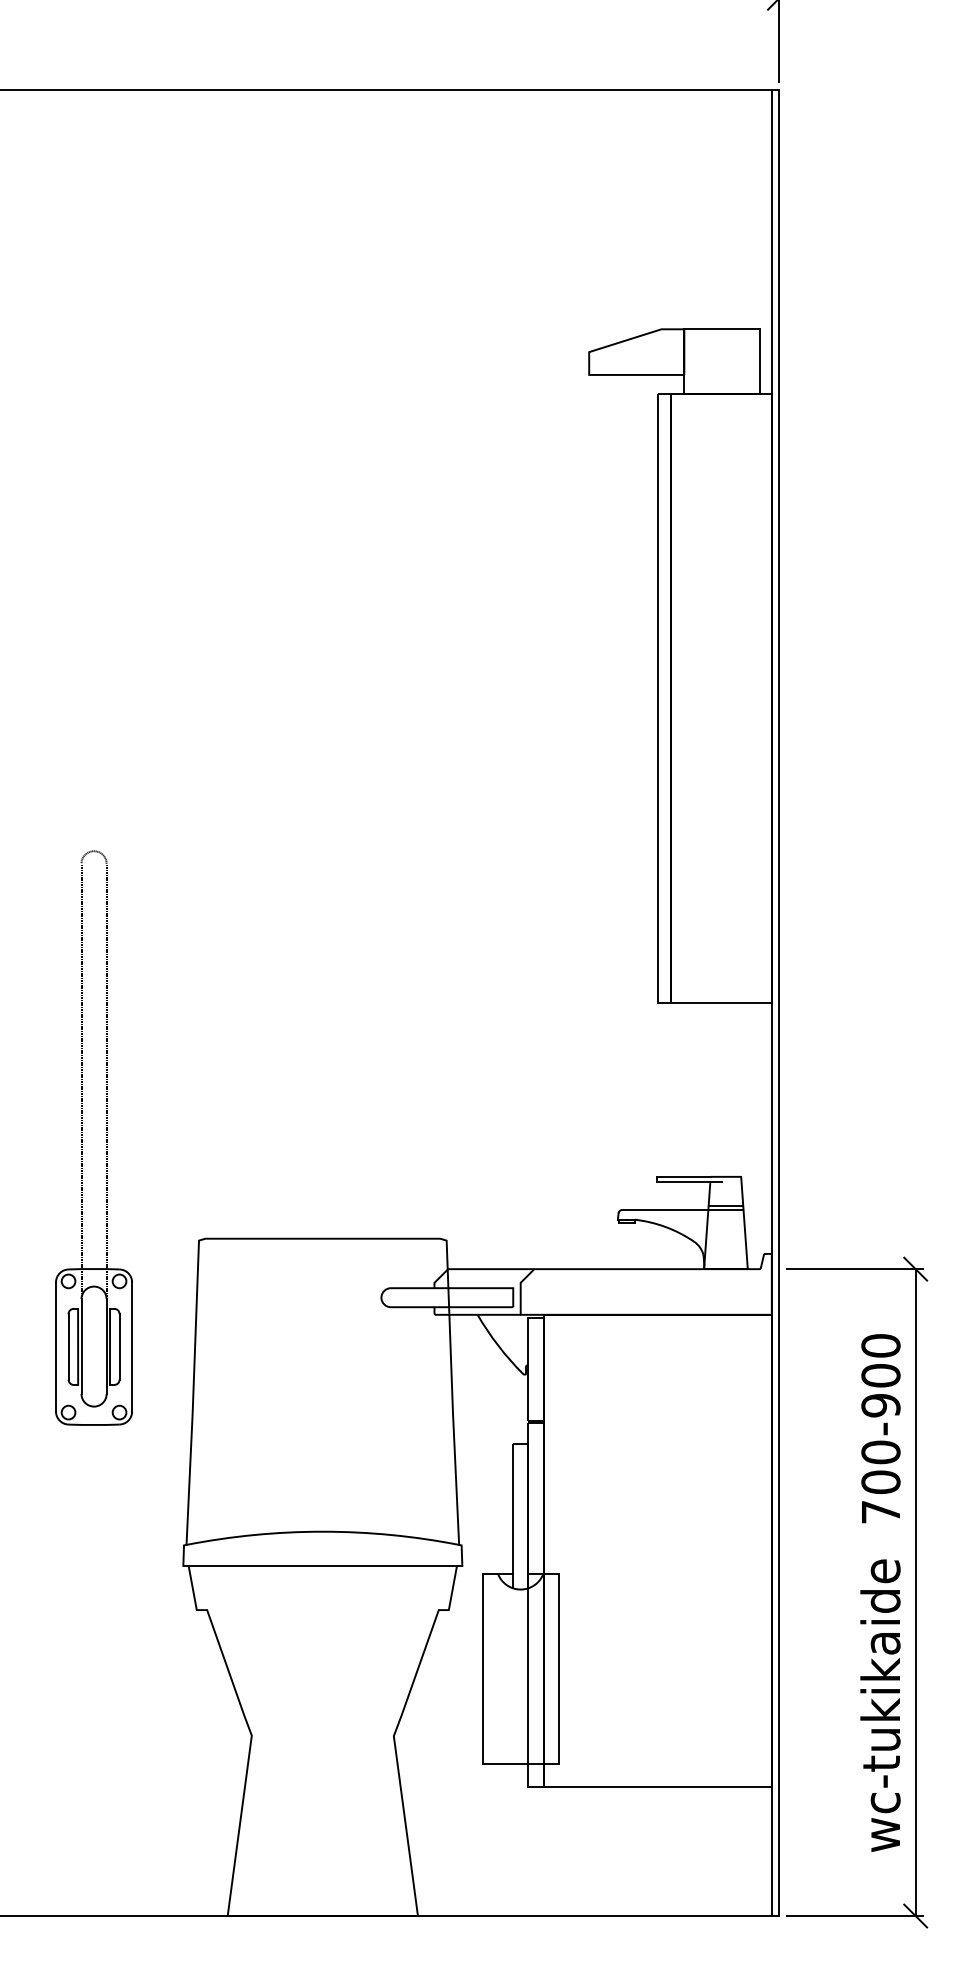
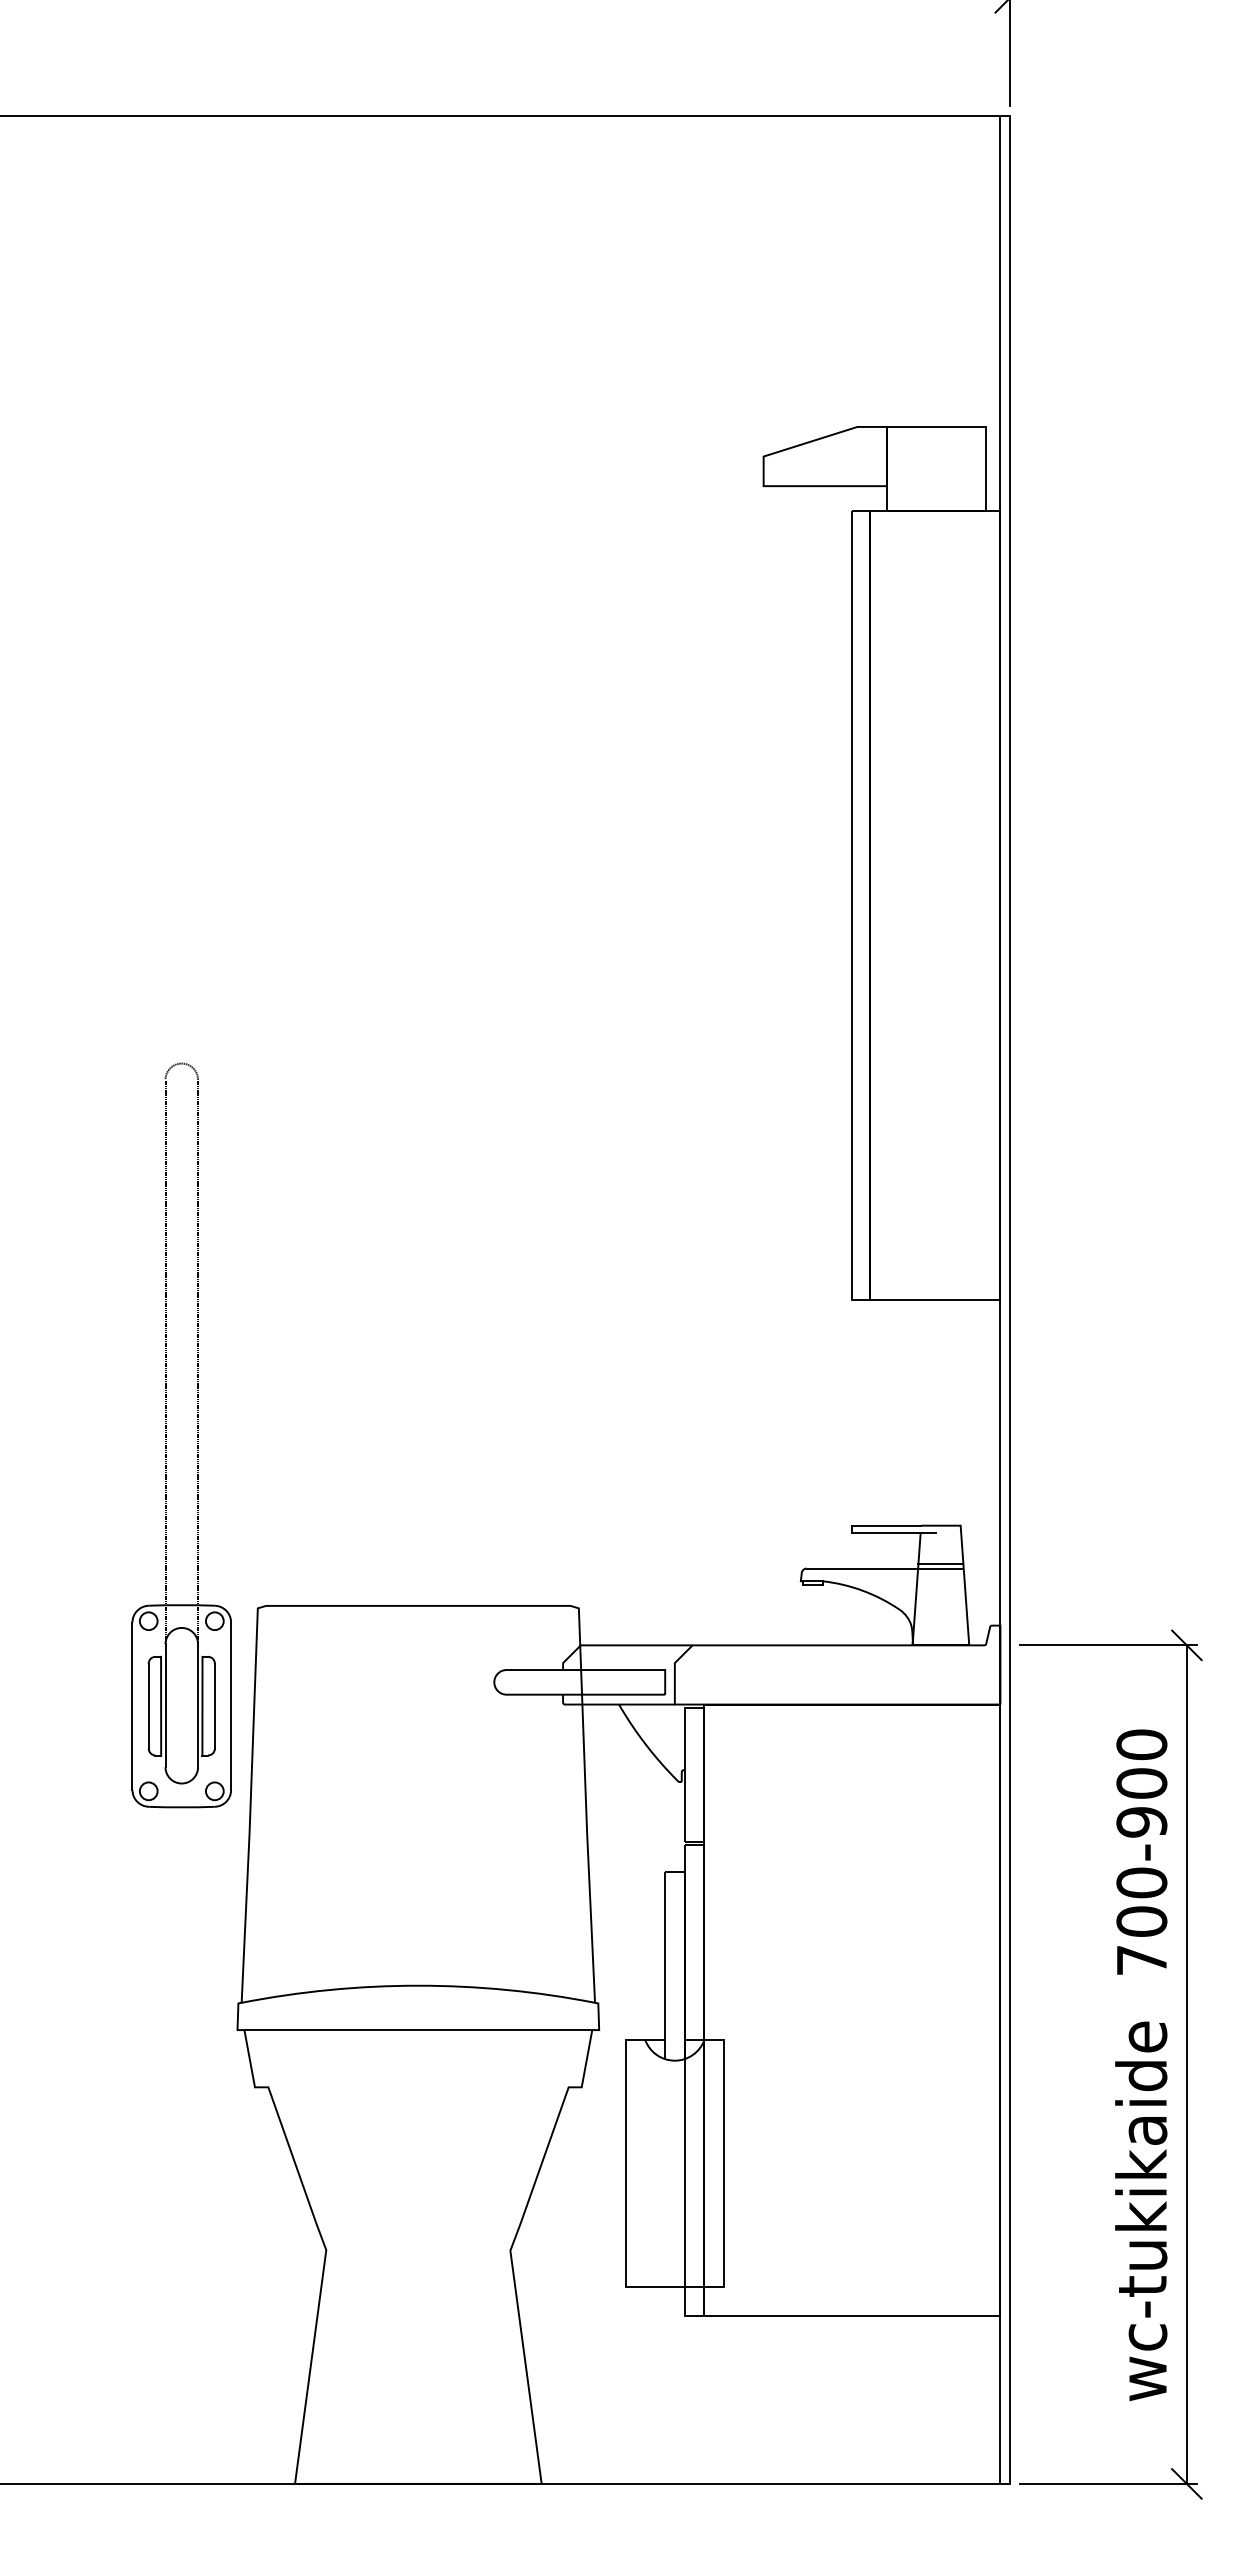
part: (82, 1138) -> (166, 1435), moved

